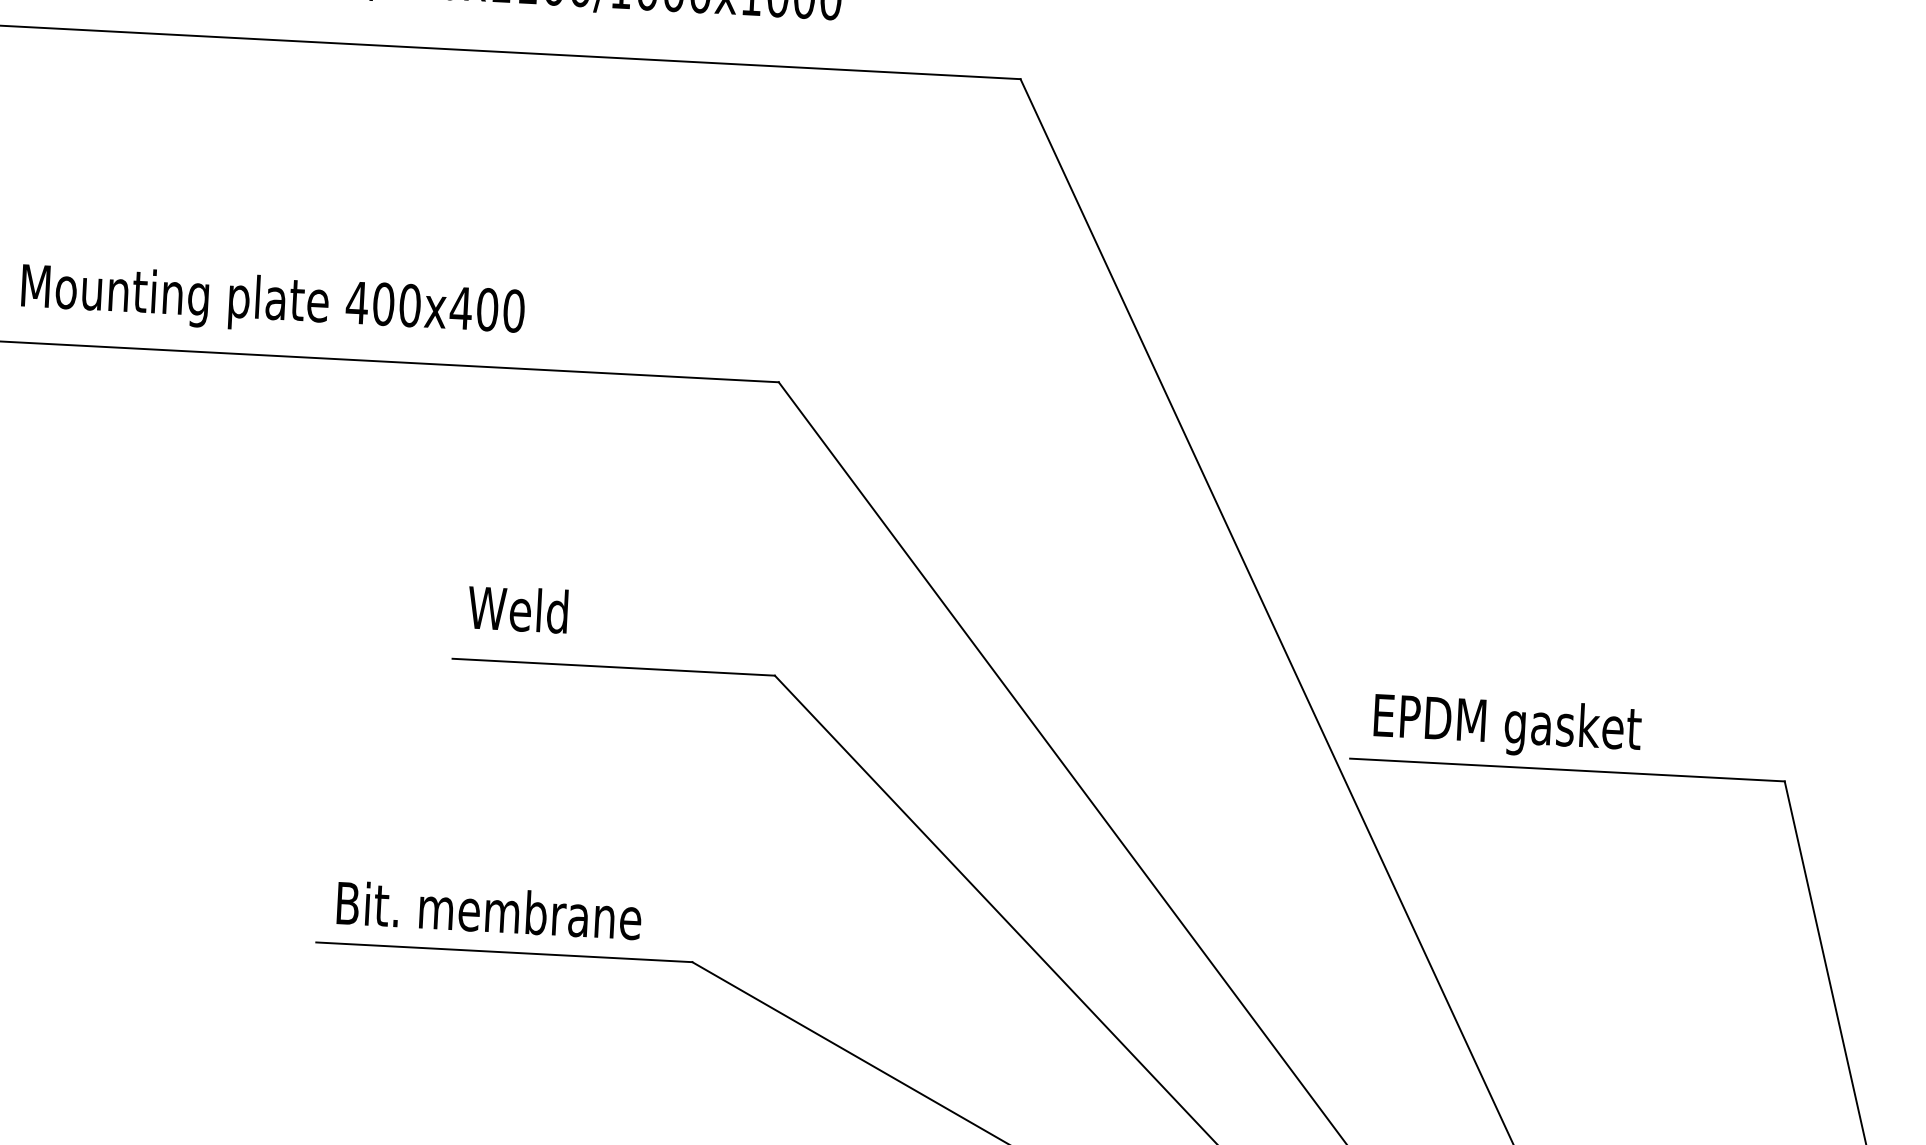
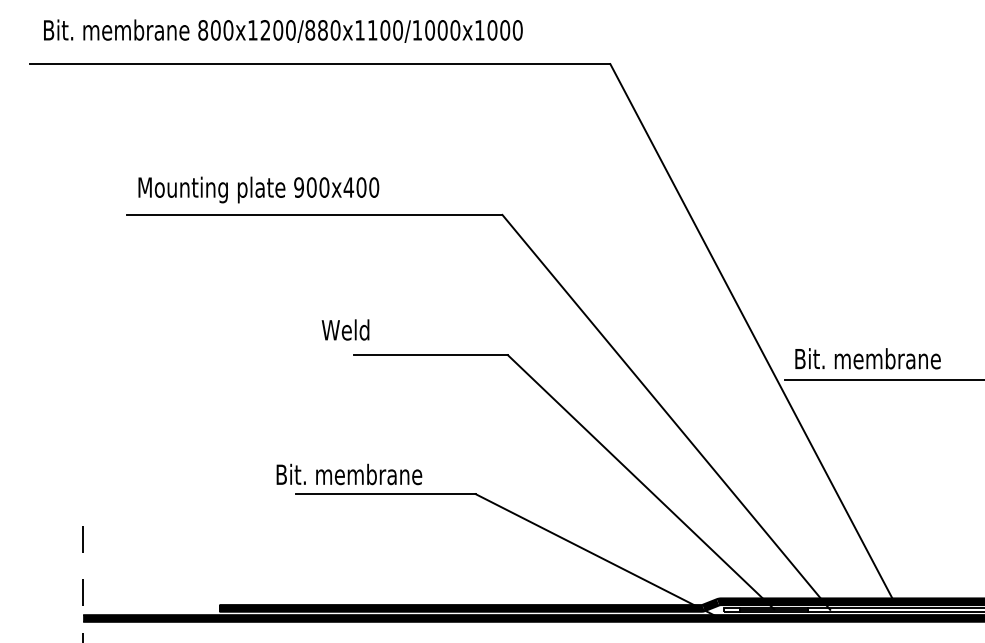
text: (356, 302) -> (298, 187), 400x400 -> 900x400
text: (517, 608) -> (345, 329), moved
text: (1531, 728) -> (870, 361), EPDM gasket -> Bit. membrane
text: (489, 910) -> (349, 474), moved

